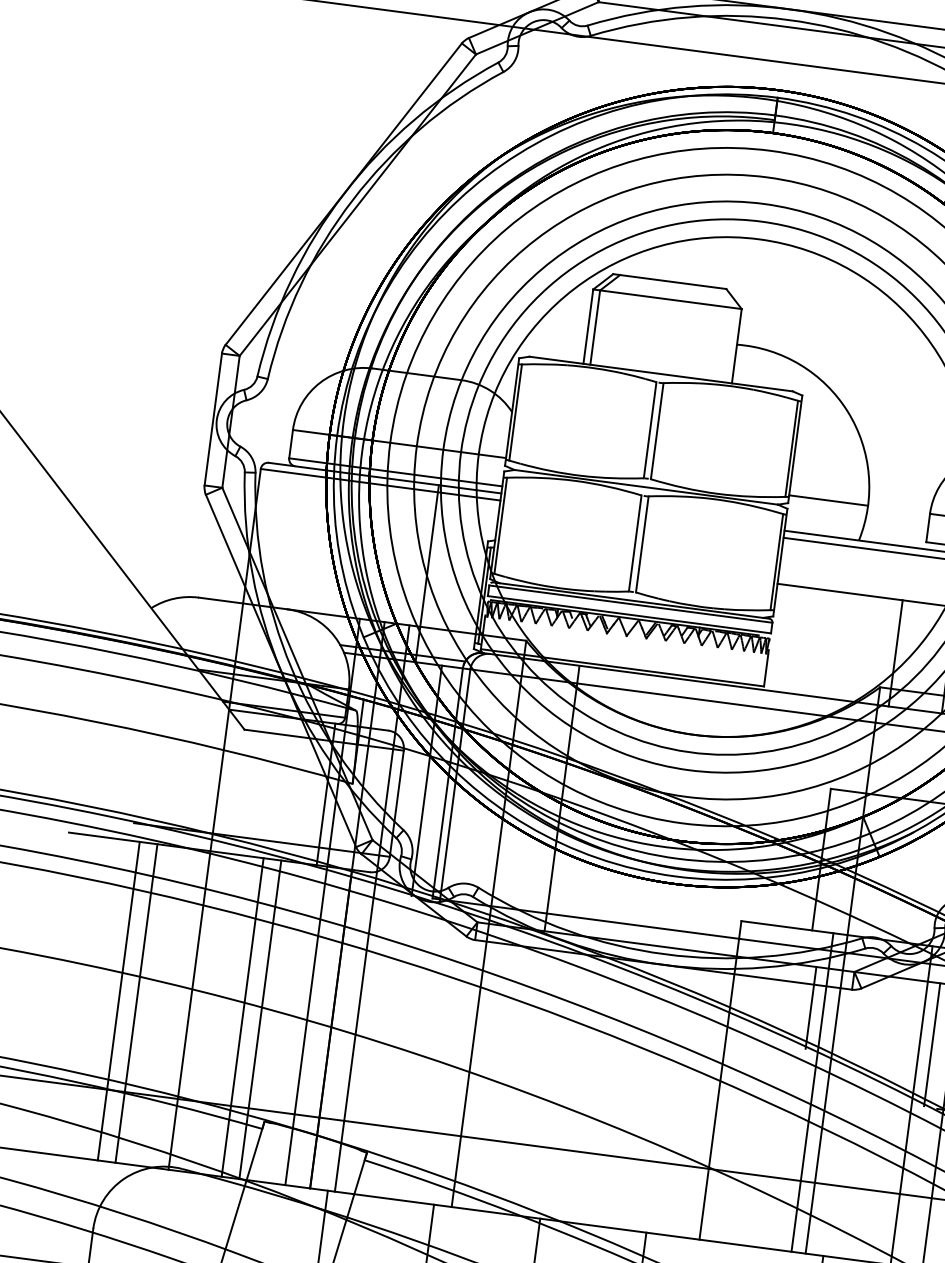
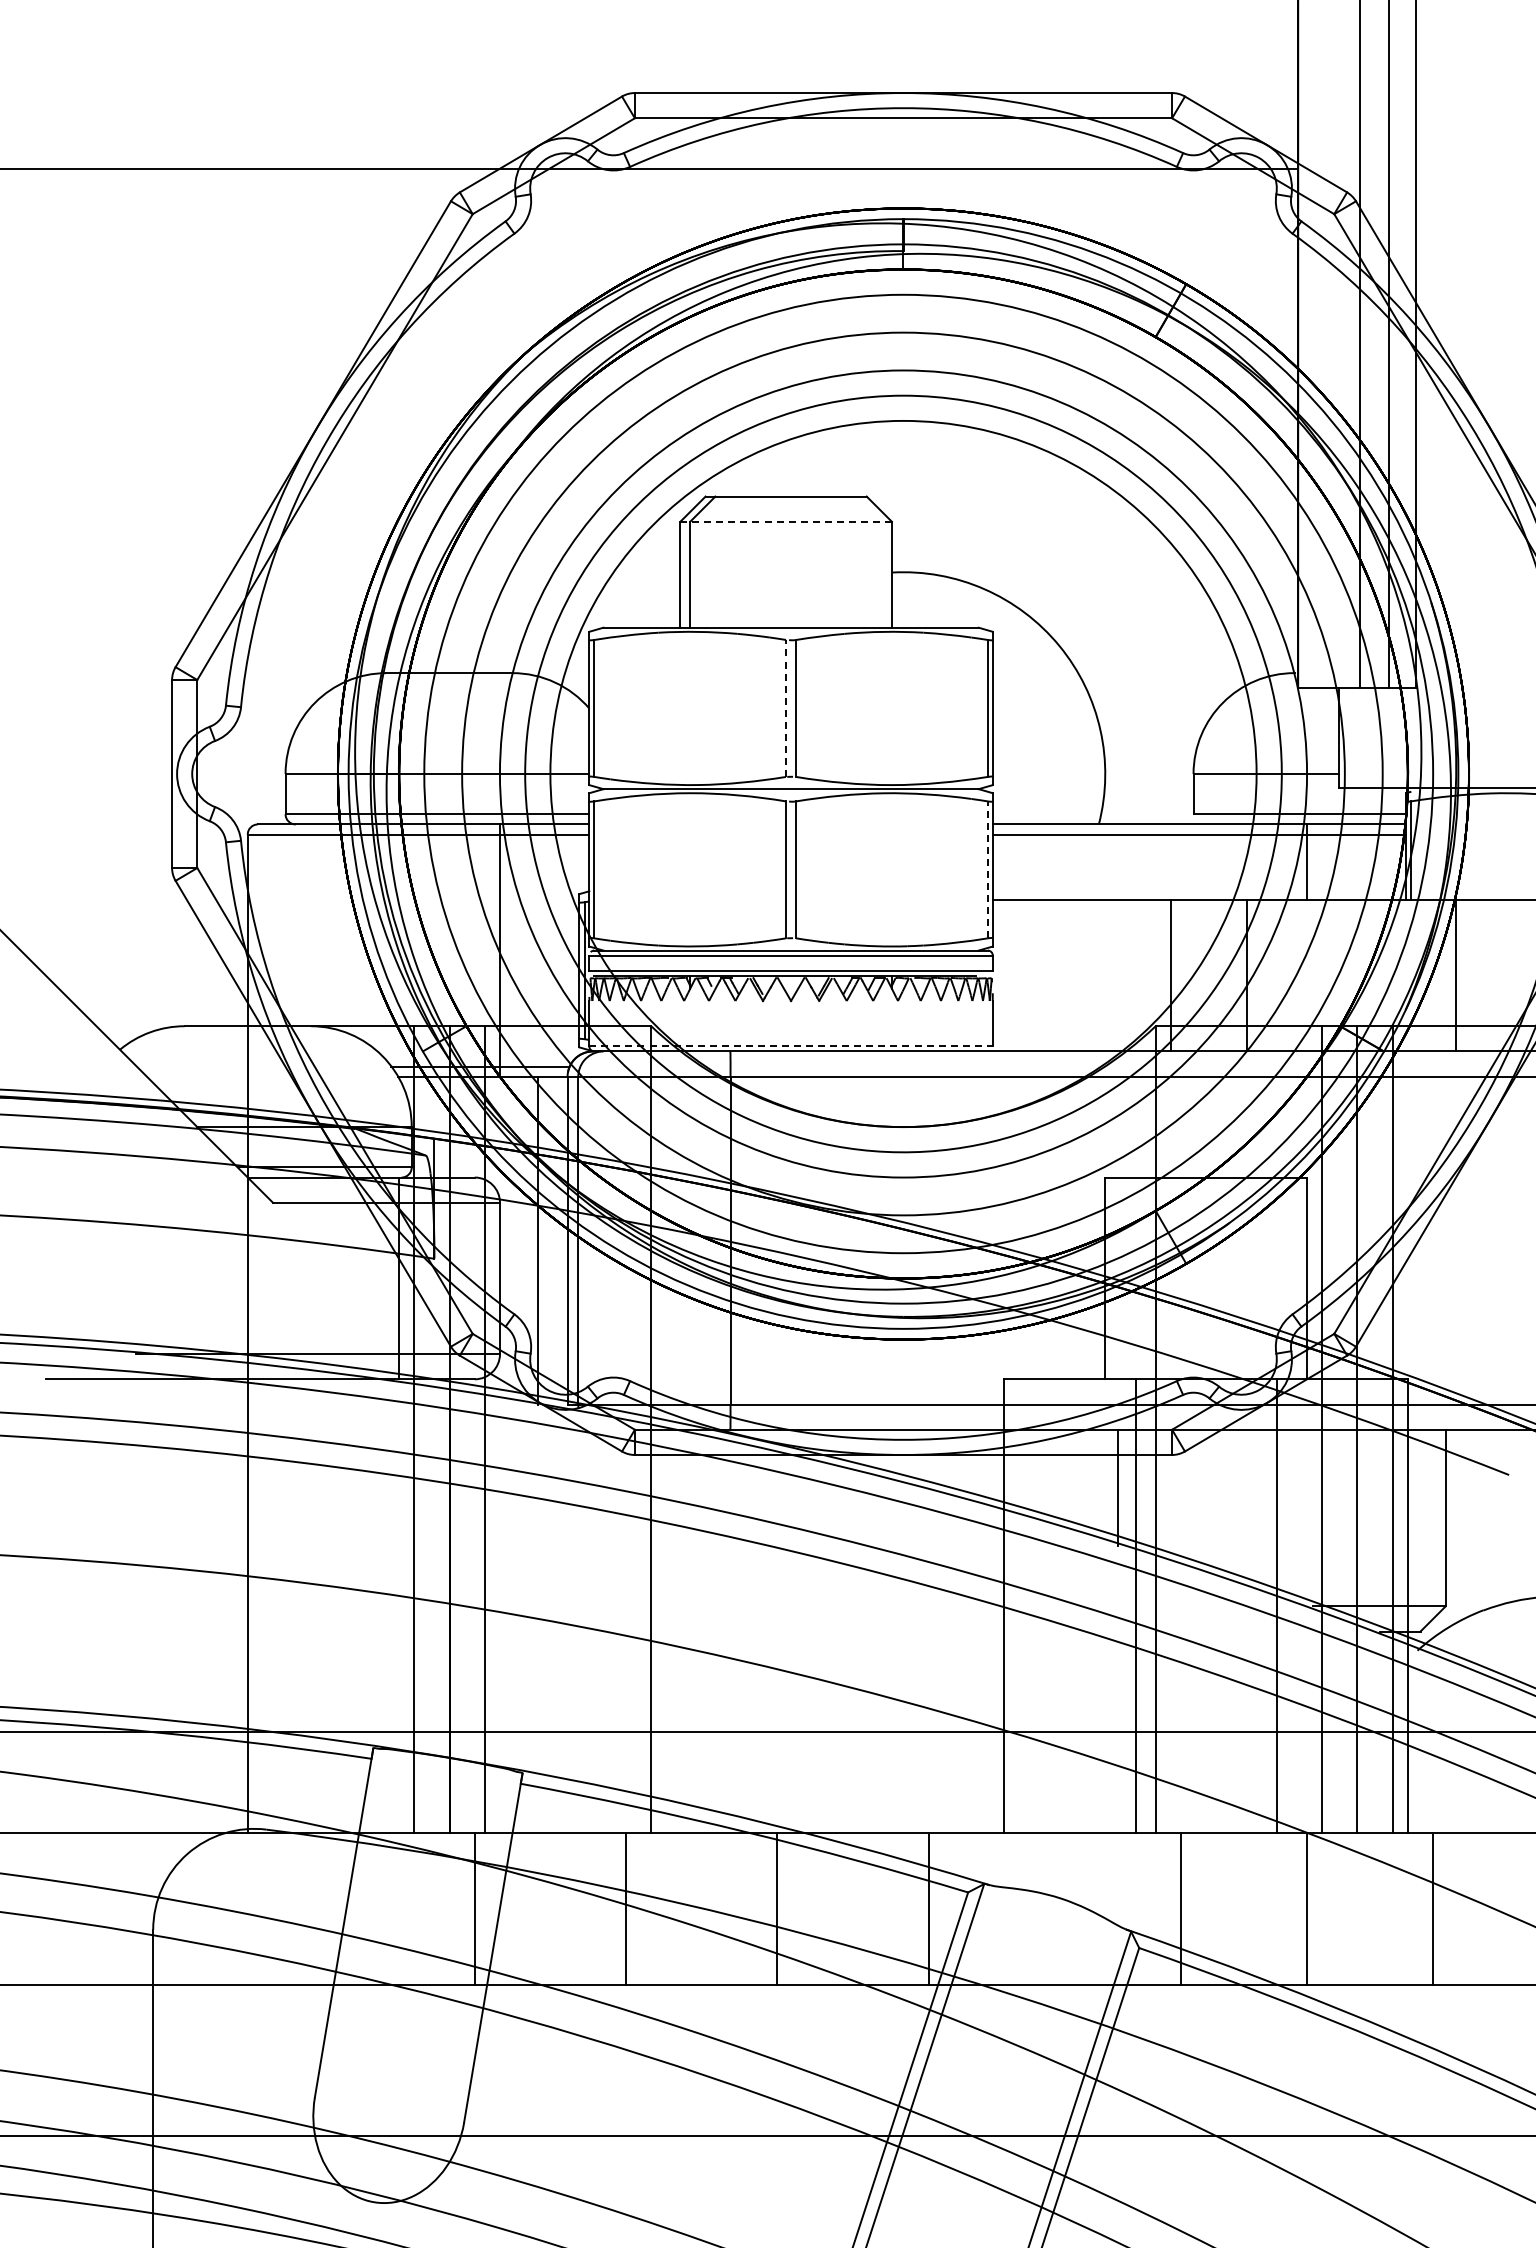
line: (667, 299) -> (786, 521), solid -> dashed
line: (650, 429) -> (786, 707), solid -> dashed
line: (828, 500) -> (1048, 774), removed
line: (776, 561) -> (987, 869), solid -> dashed
line: (622, 667) -> (791, 1046), solid -> dashed
line: (118, 1001) -> (146, 1606), removed
line: (136, 1003) -> (172, 1606), removed
line: (242, 1017) -> (323, 1606), removed
line: (260, 1019) -> (348, 1606), removed
line: (932, 1044) -> (1294, 1516), removed

